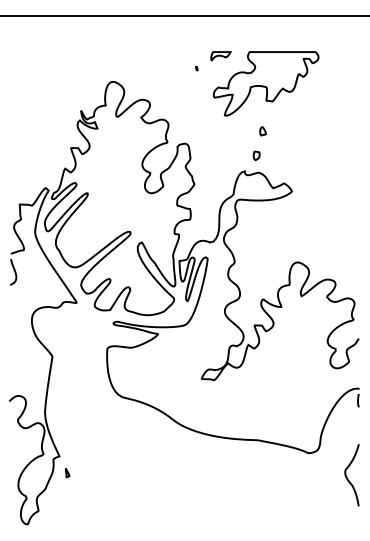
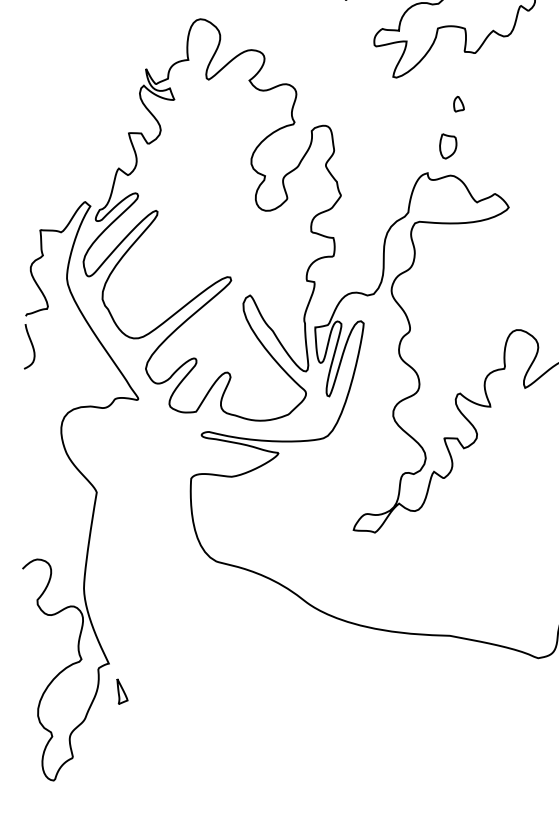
part: (256, 155) -> (447, 145), size x1.6
part: (67, 473) -> (122, 693), size x1.6

